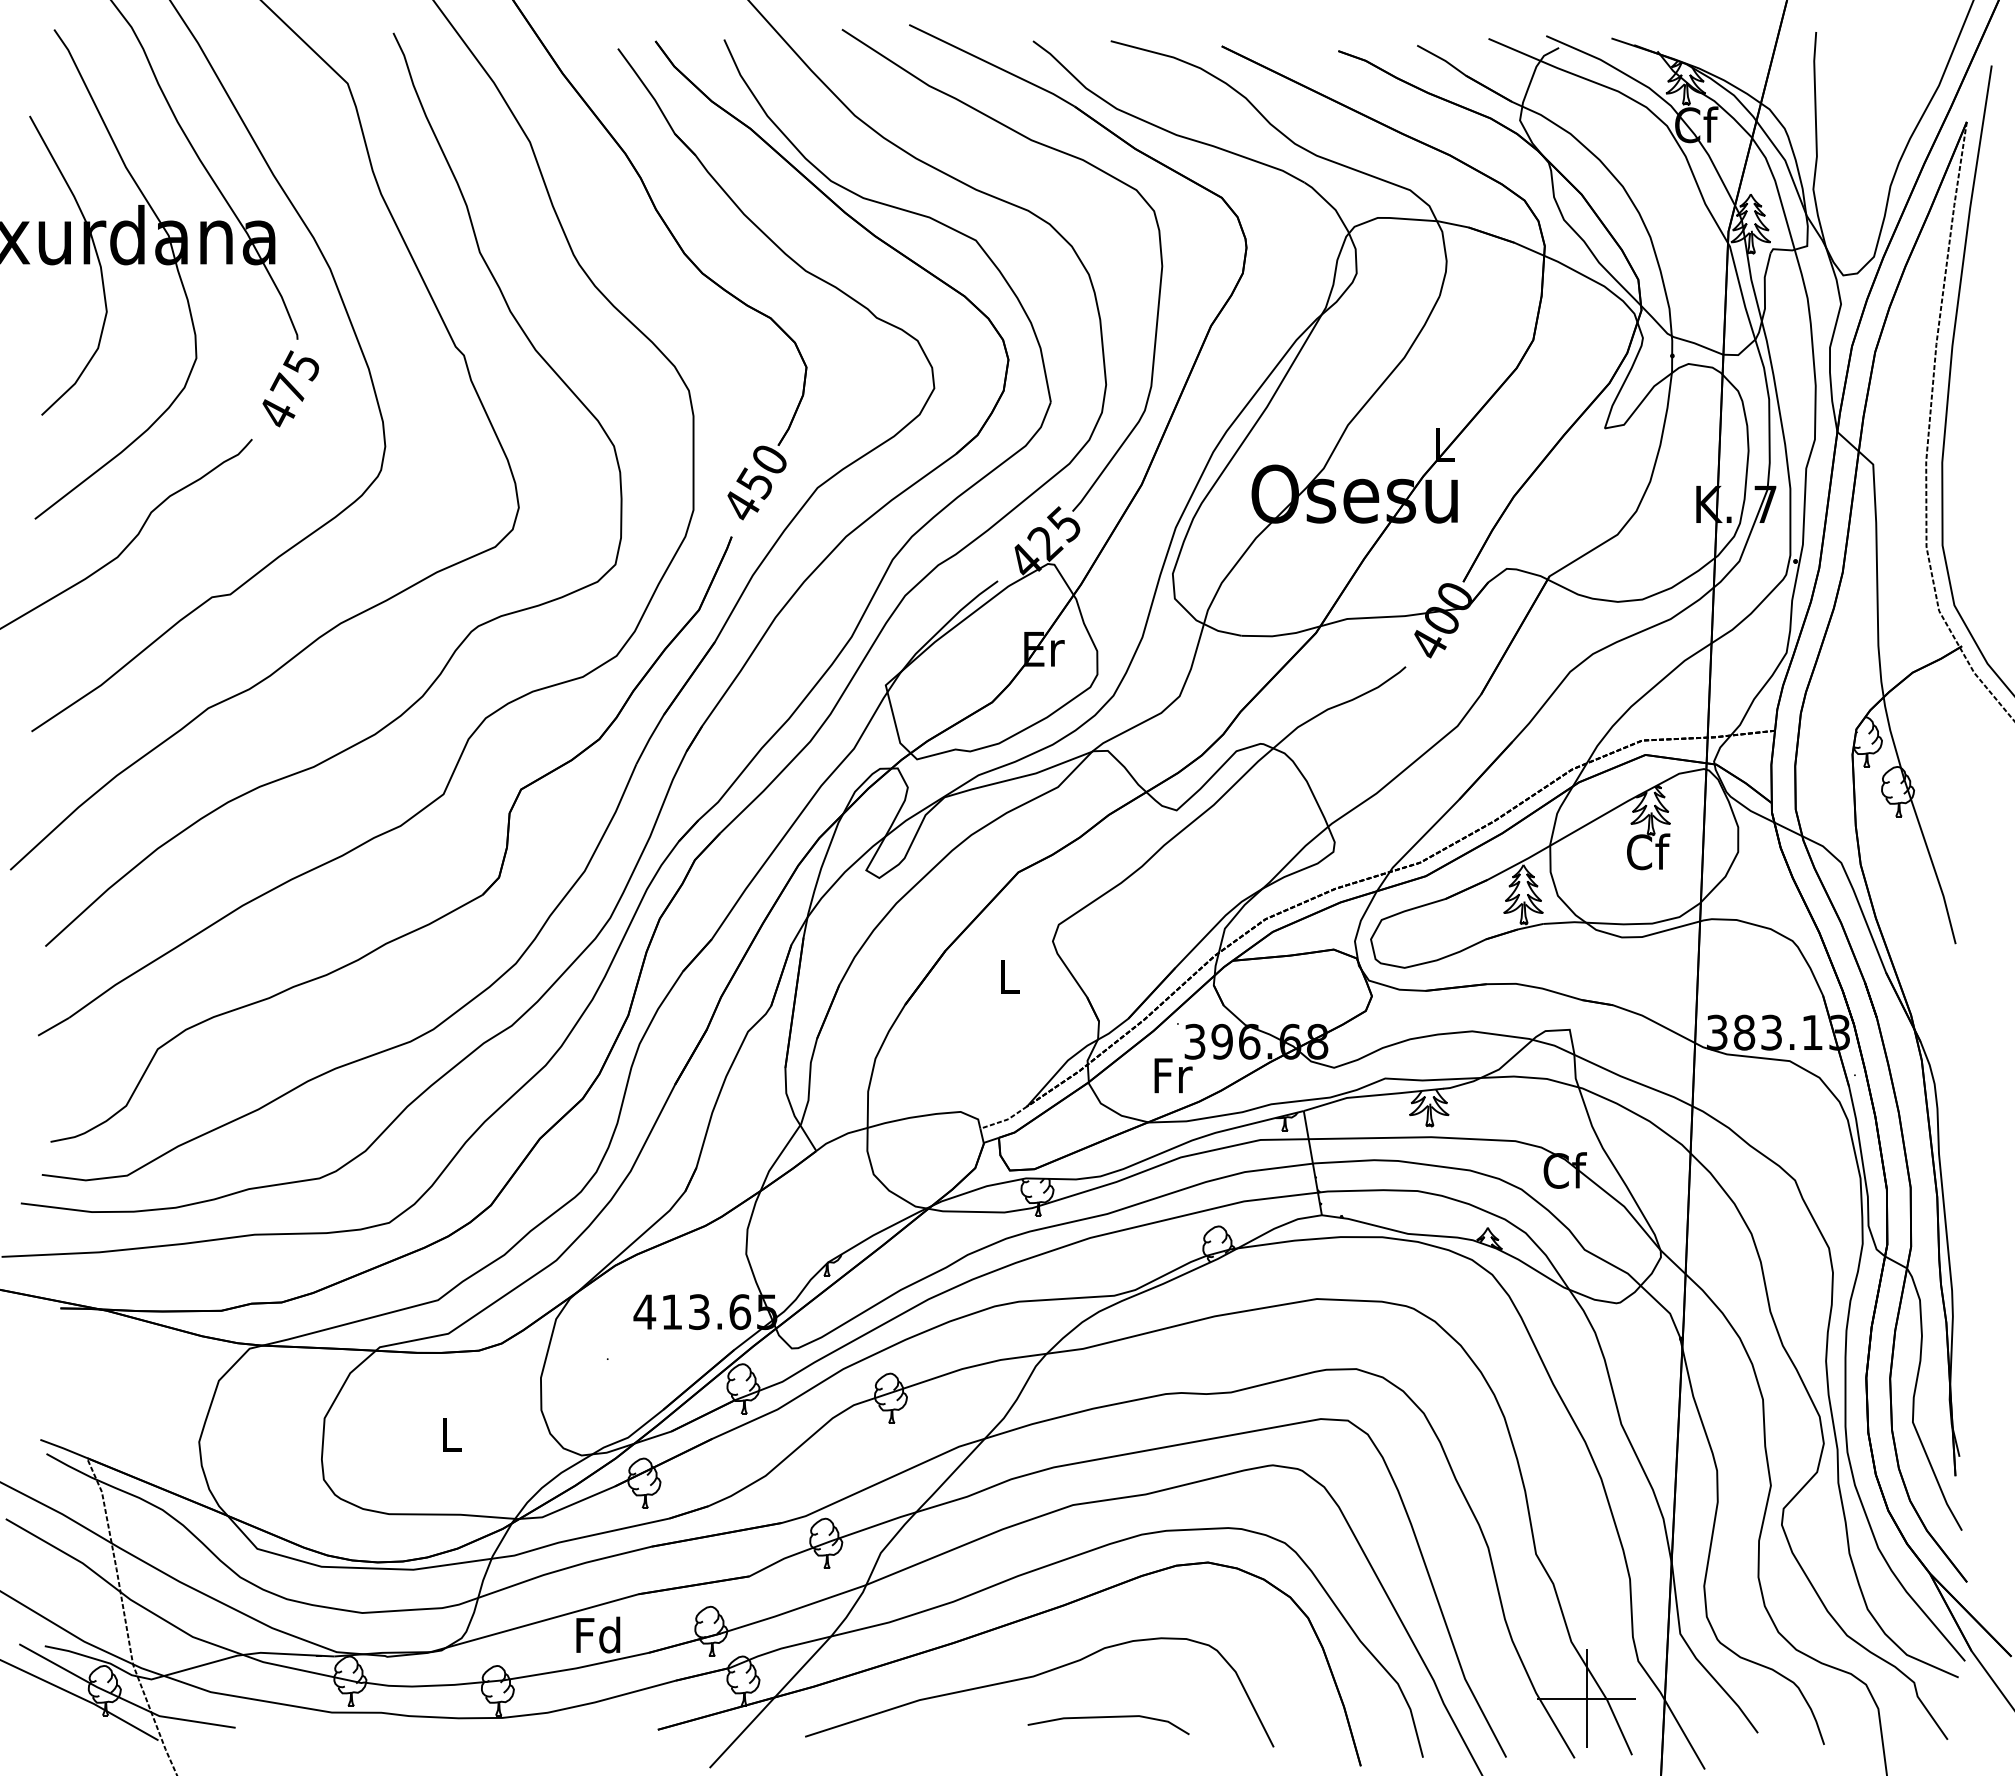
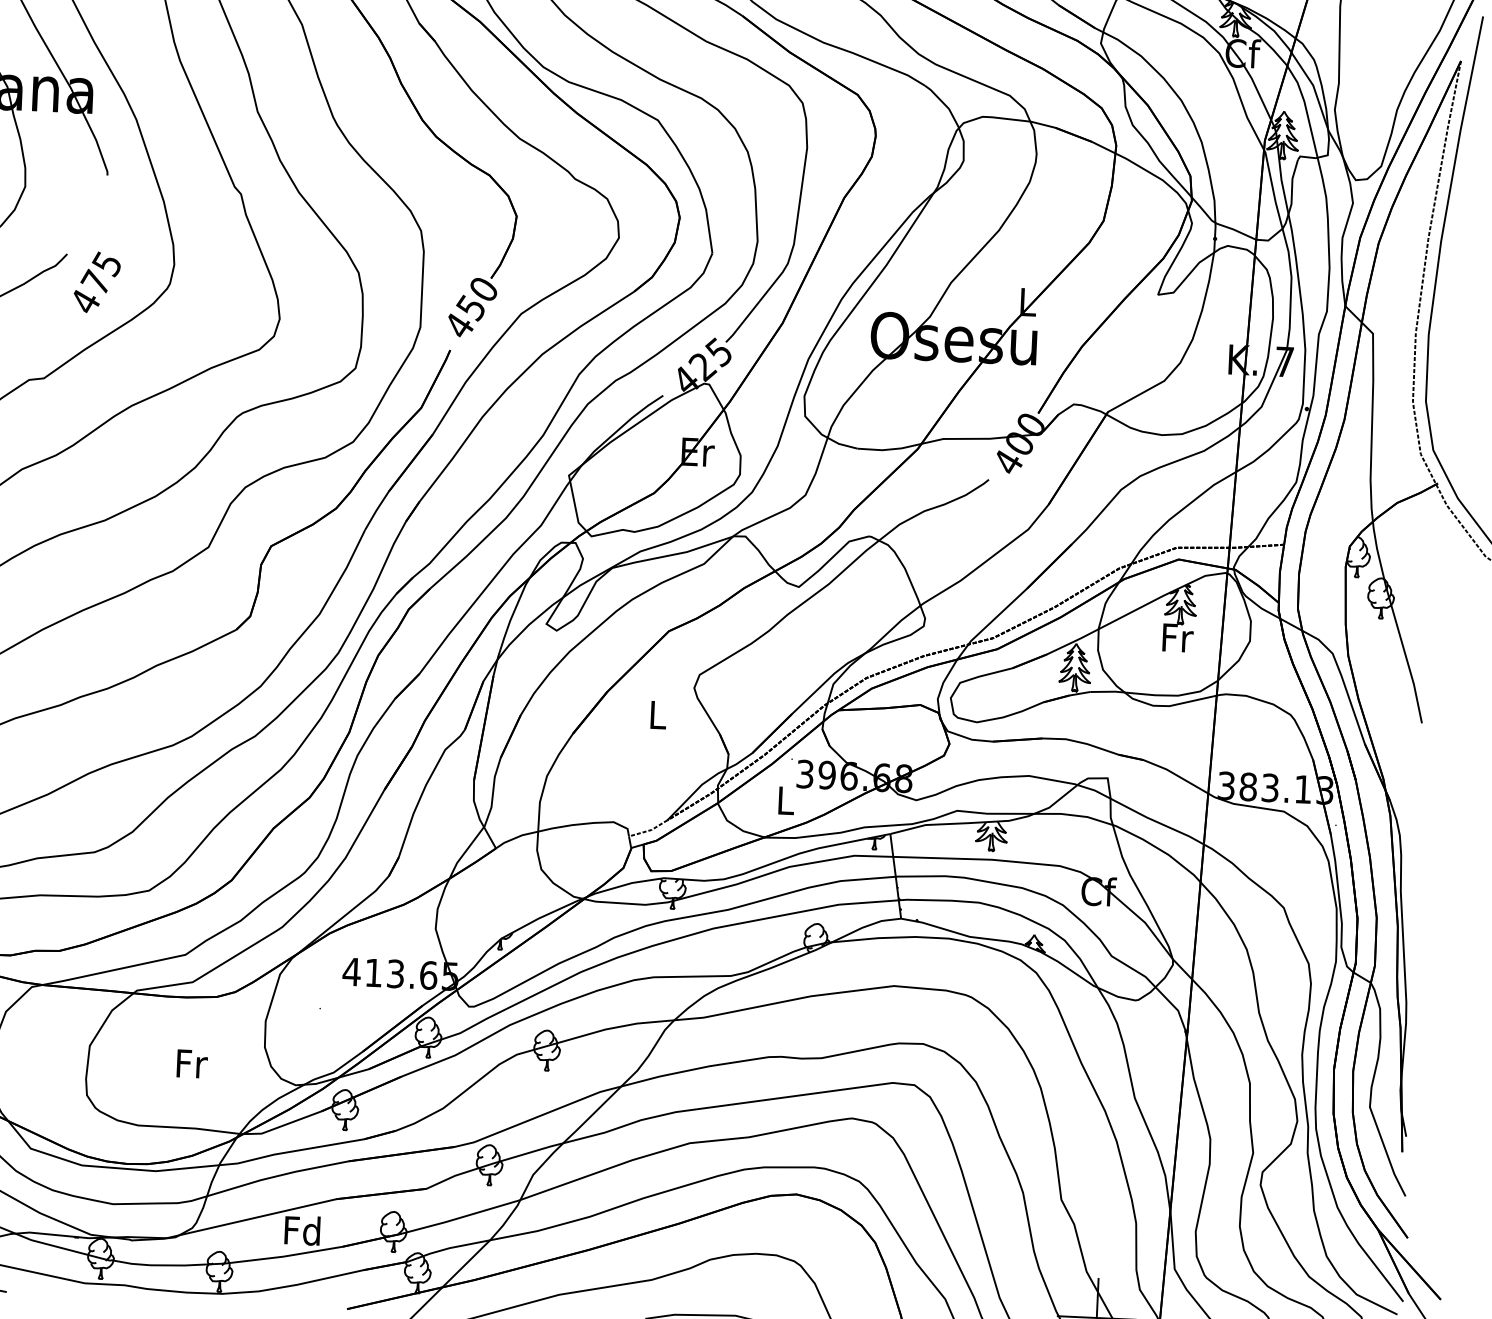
text: (290, 388) -> (96, 282), moved
text: (1648, 851) -> (1177, 637), Cf -> Fr
text: (1173, 1075) -> (786, 800), Fr -> L
text: (452, 1434) -> (192, 1063), L -> Fr

